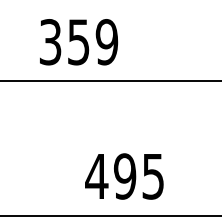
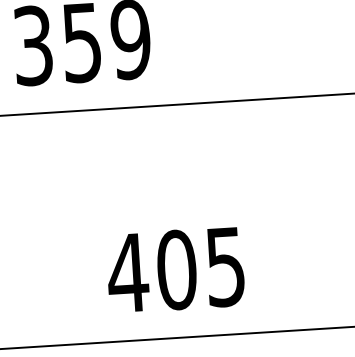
text: (124, 176) -> (175, 270), 495 -> 405

